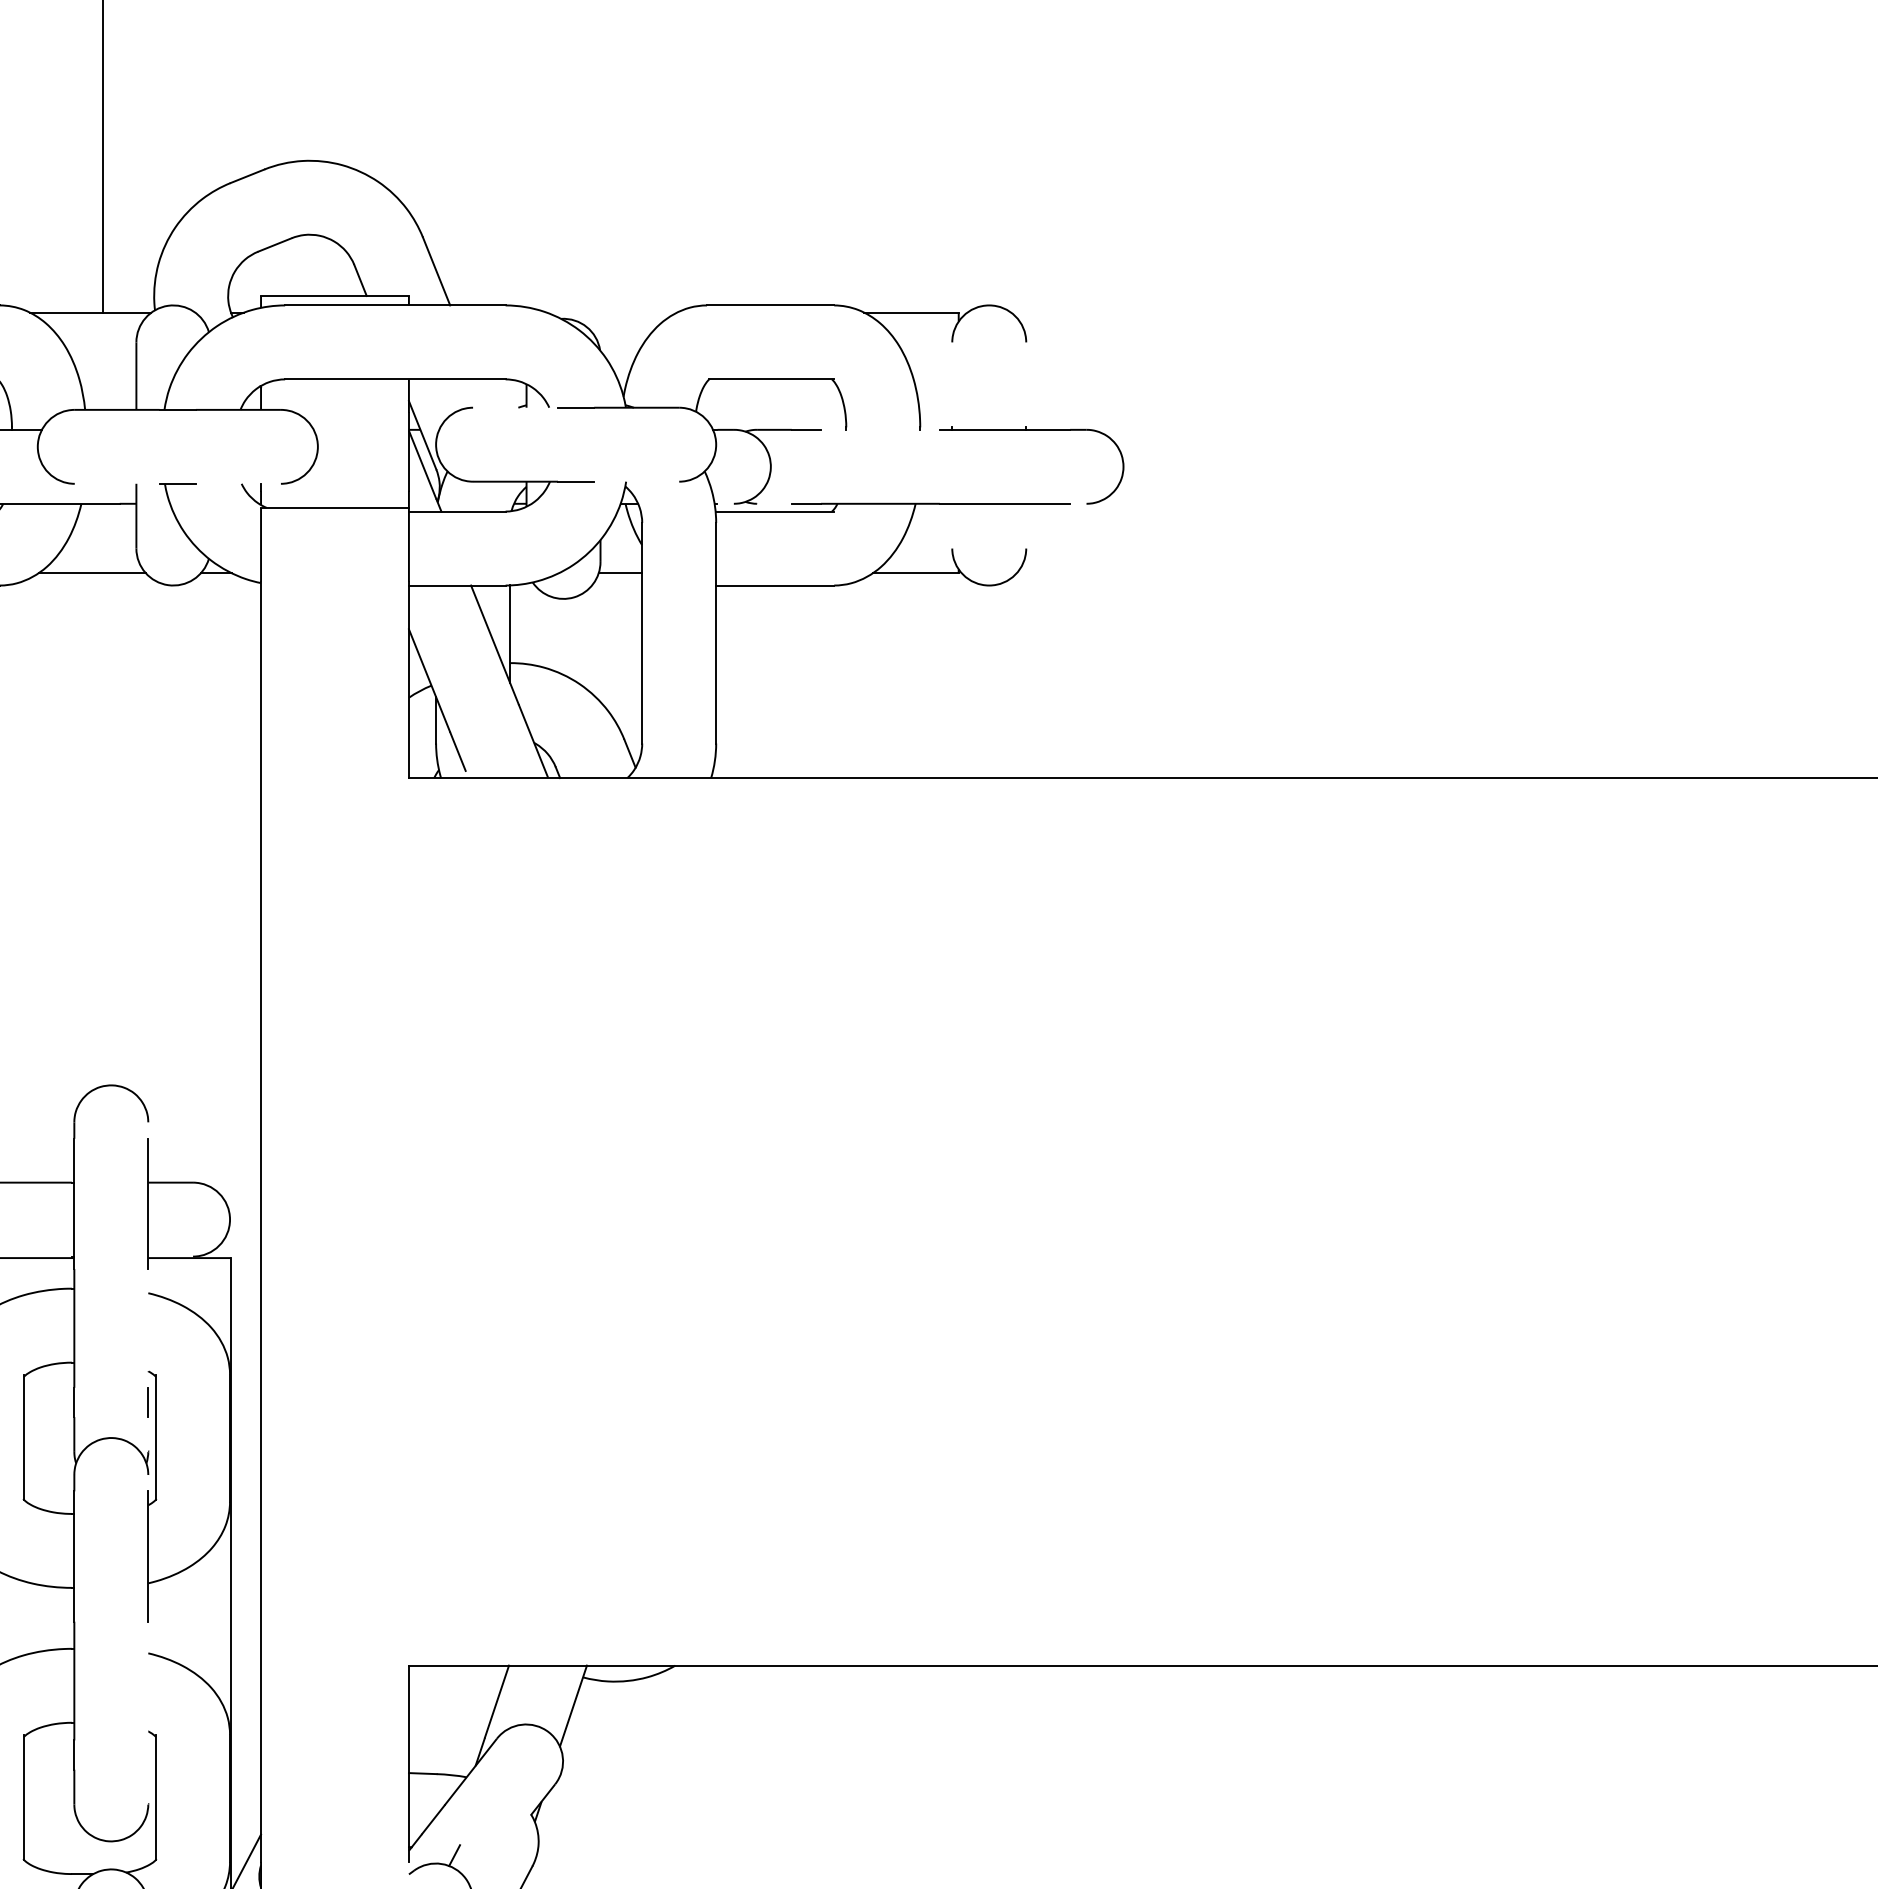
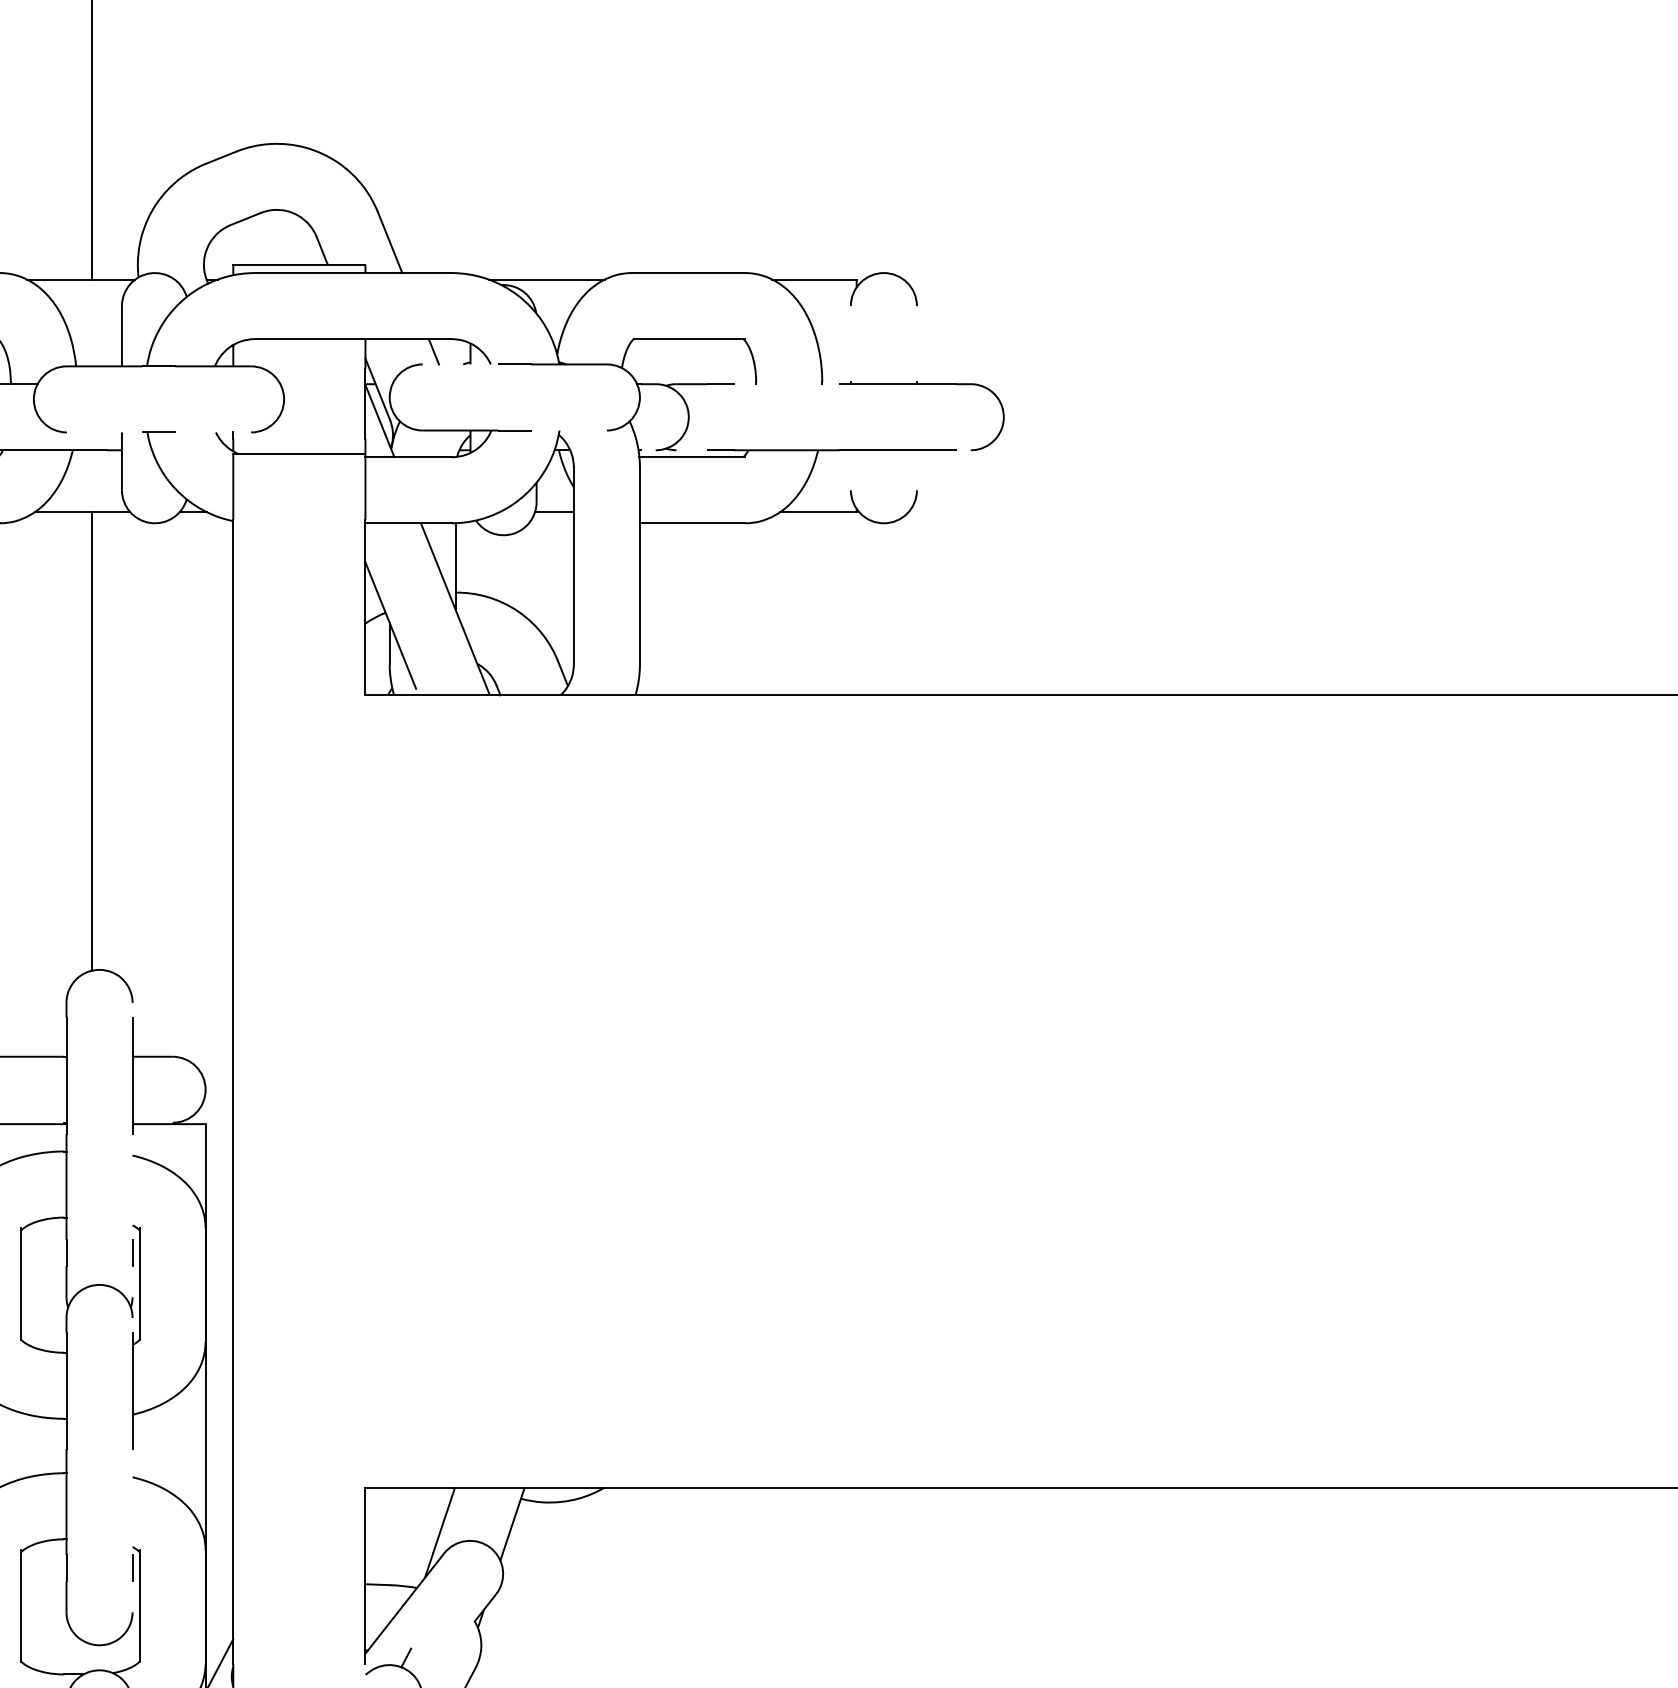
line: (611, 312) -> (546, 279), added
line: (485, 393) -> (433, 351), added
line: (102, 829) -> (91, 741), added
line: (148, 1754) -> (132, 1567), added

